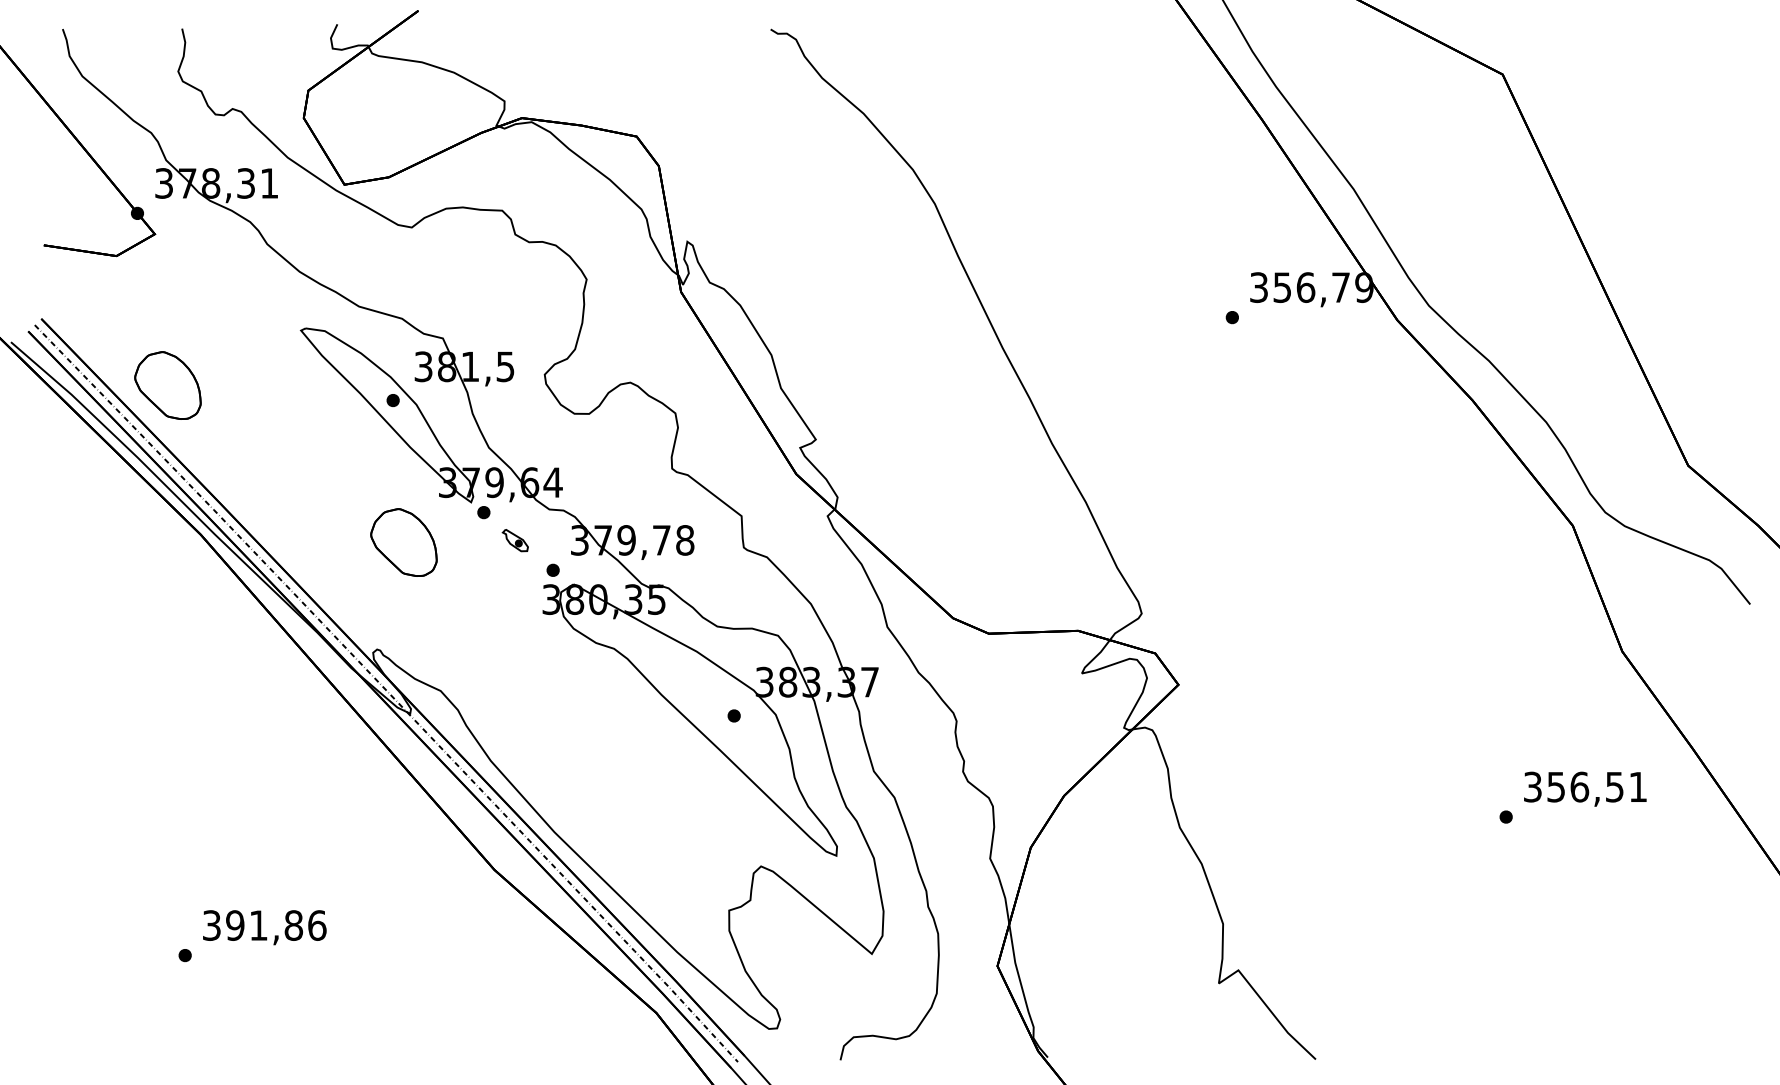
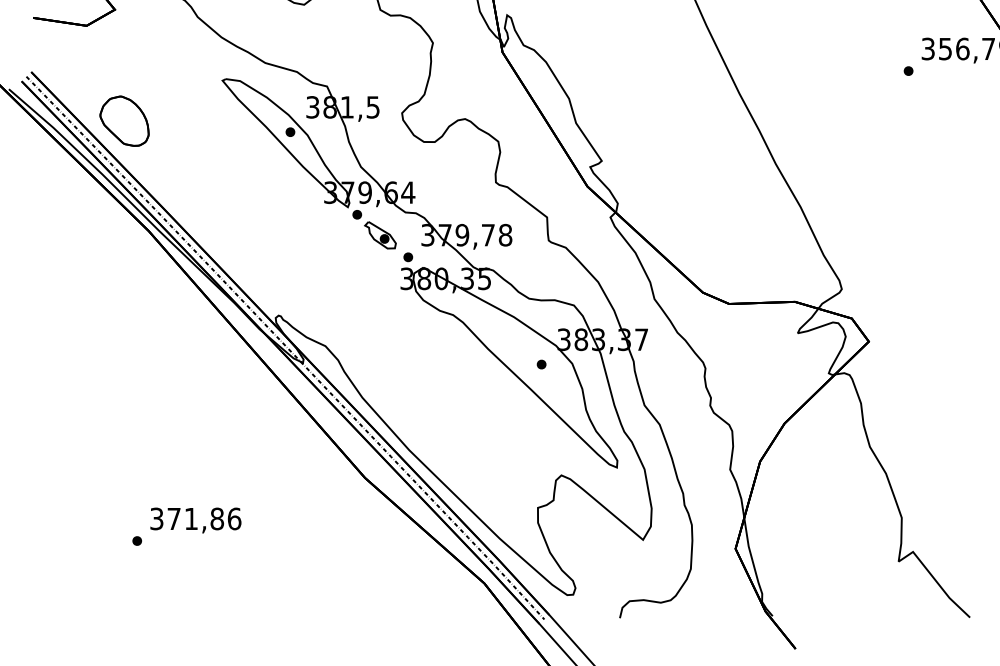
part: (515, 540) -> (380, 235), size x1.67
part: (403, 542) -> (298, 236), removed
text: (235, 925) -> (174, 518), 391,86 -> 371,86

